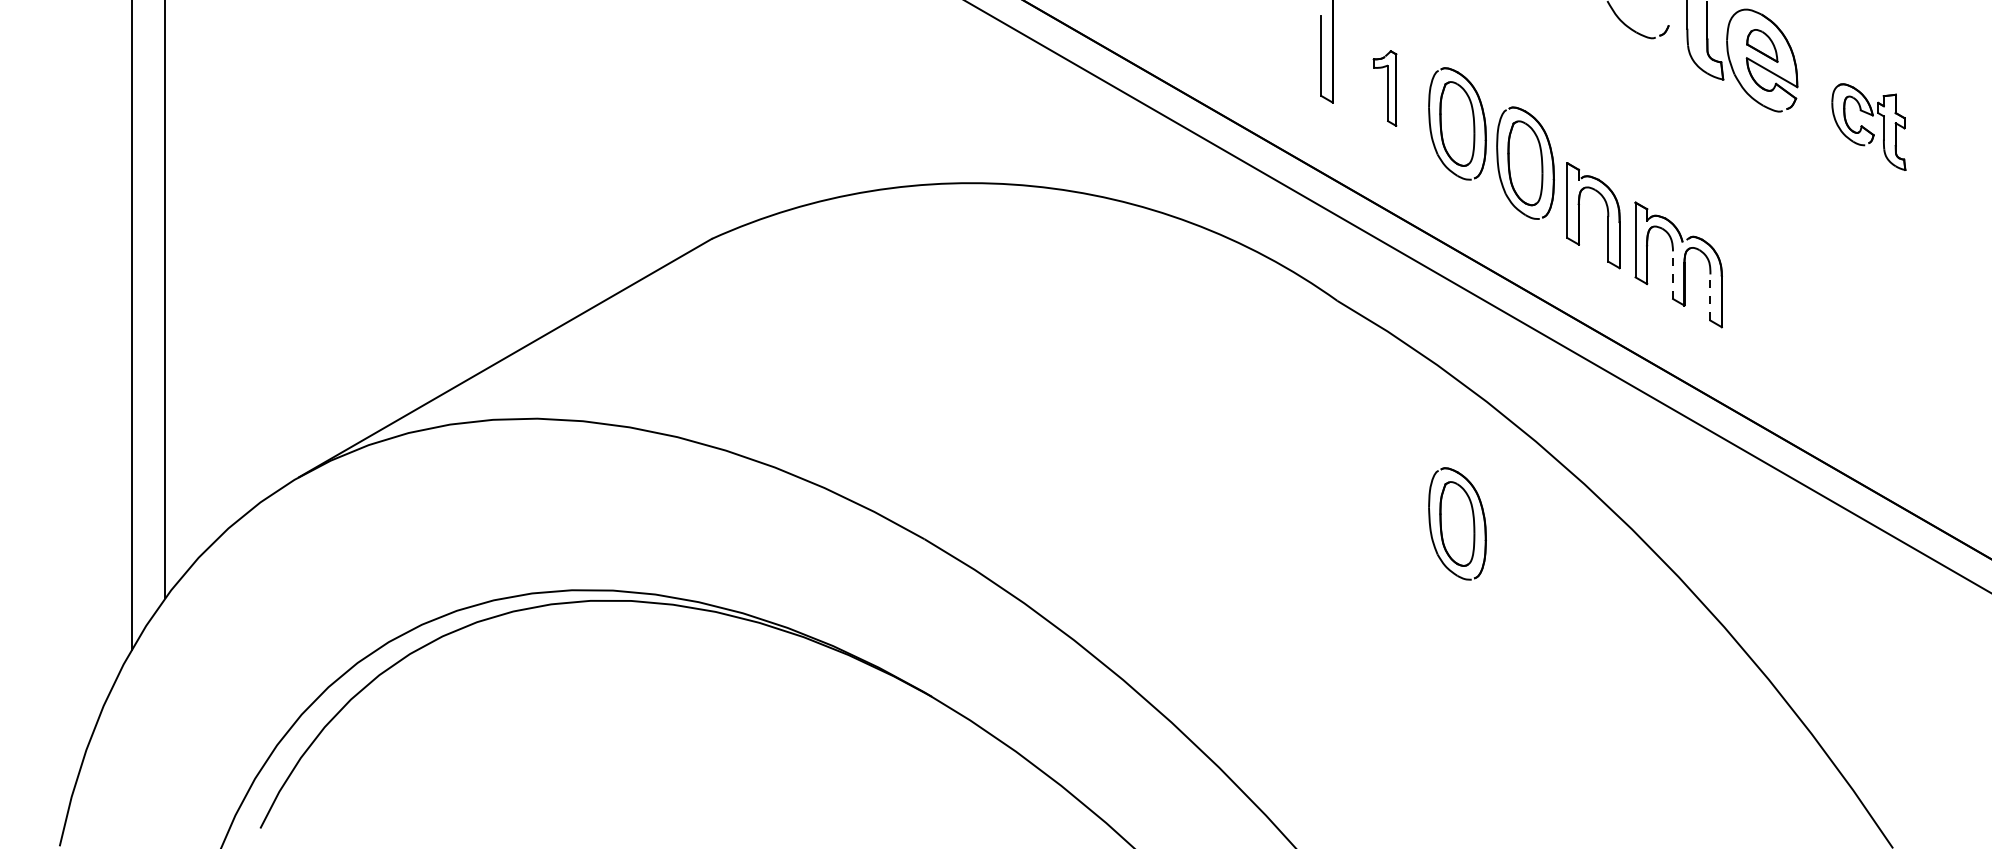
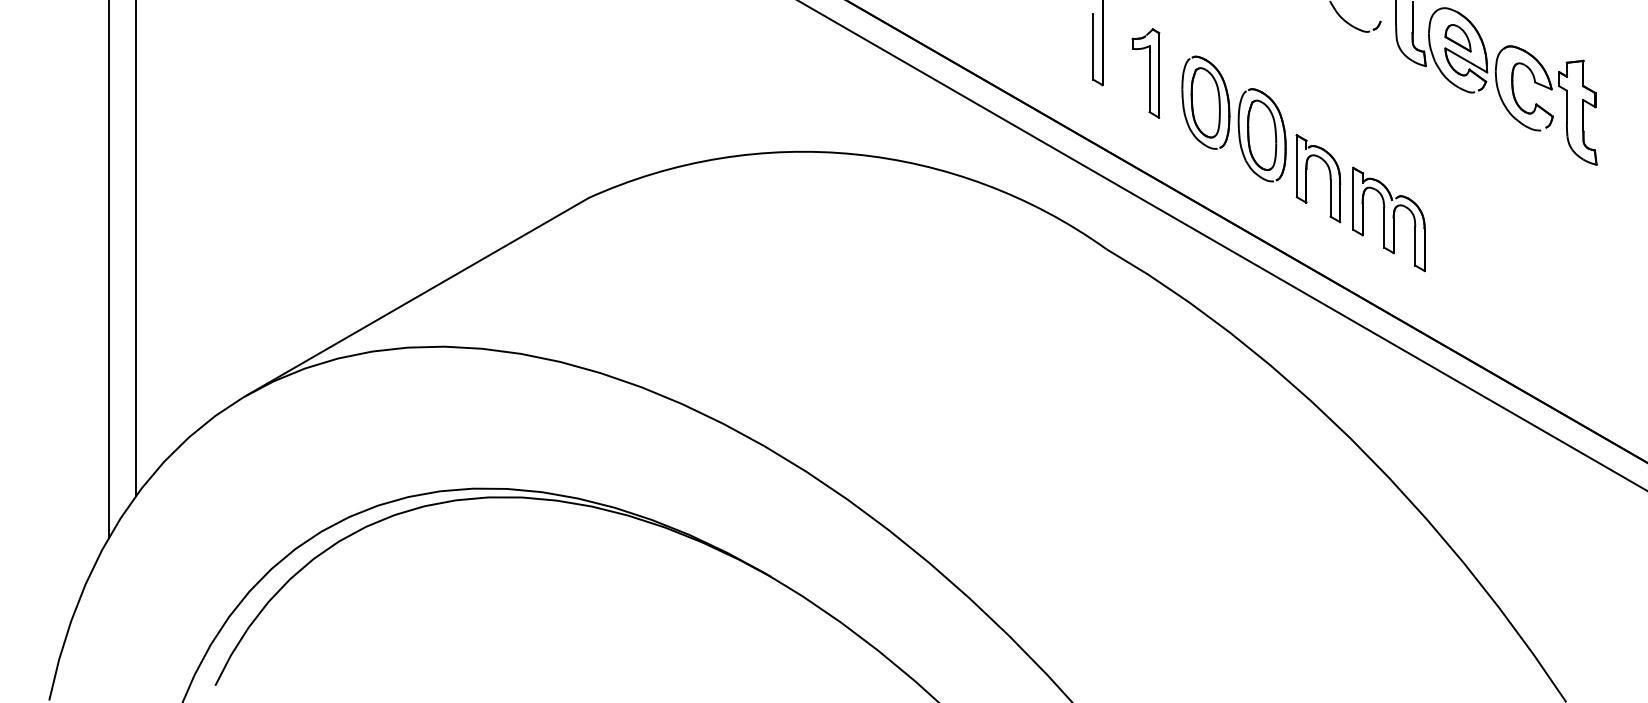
part: (1384, 88) -> (1145, 73), size x1.43
part: (1868, 126) -> (1545, 104), size x1.67
line: (1673, 275) -> (1384, 228), dashed -> solid
line: (1710, 297) -> (1415, 246), dashed -> solid
part: (1457, 523) -> (1205, 433), removed

